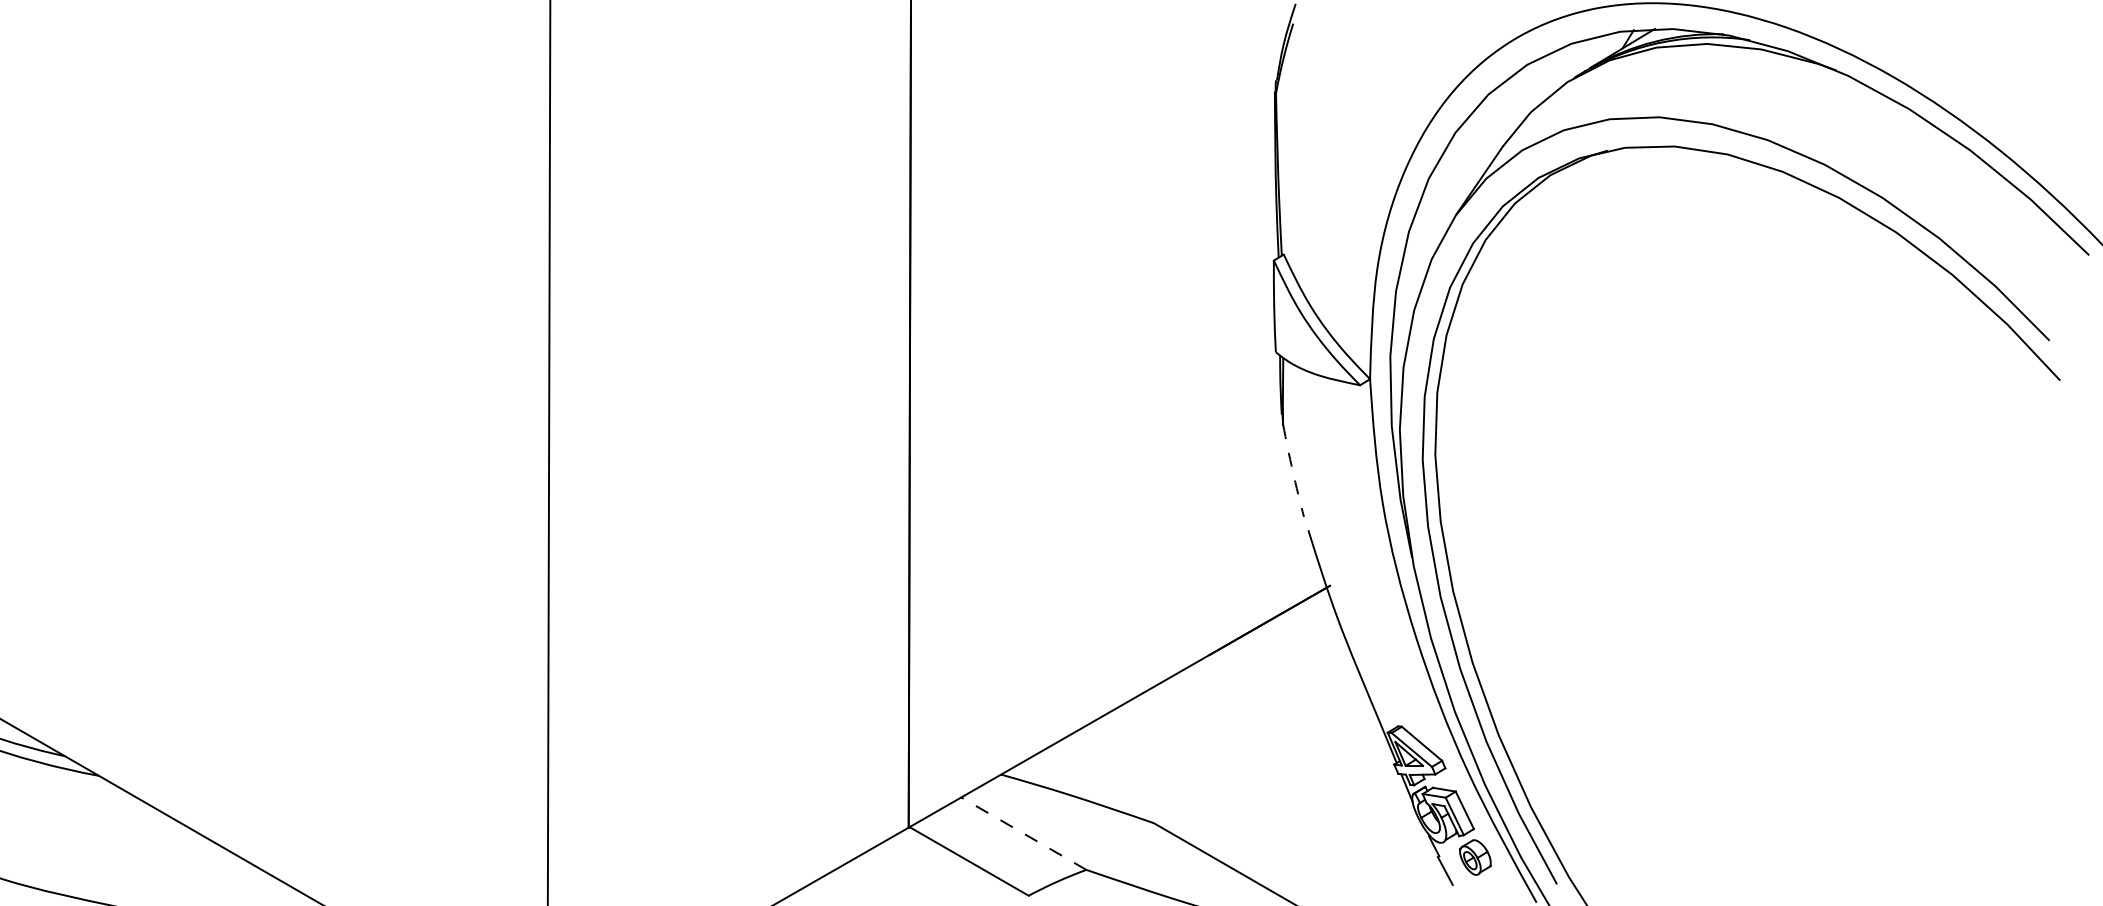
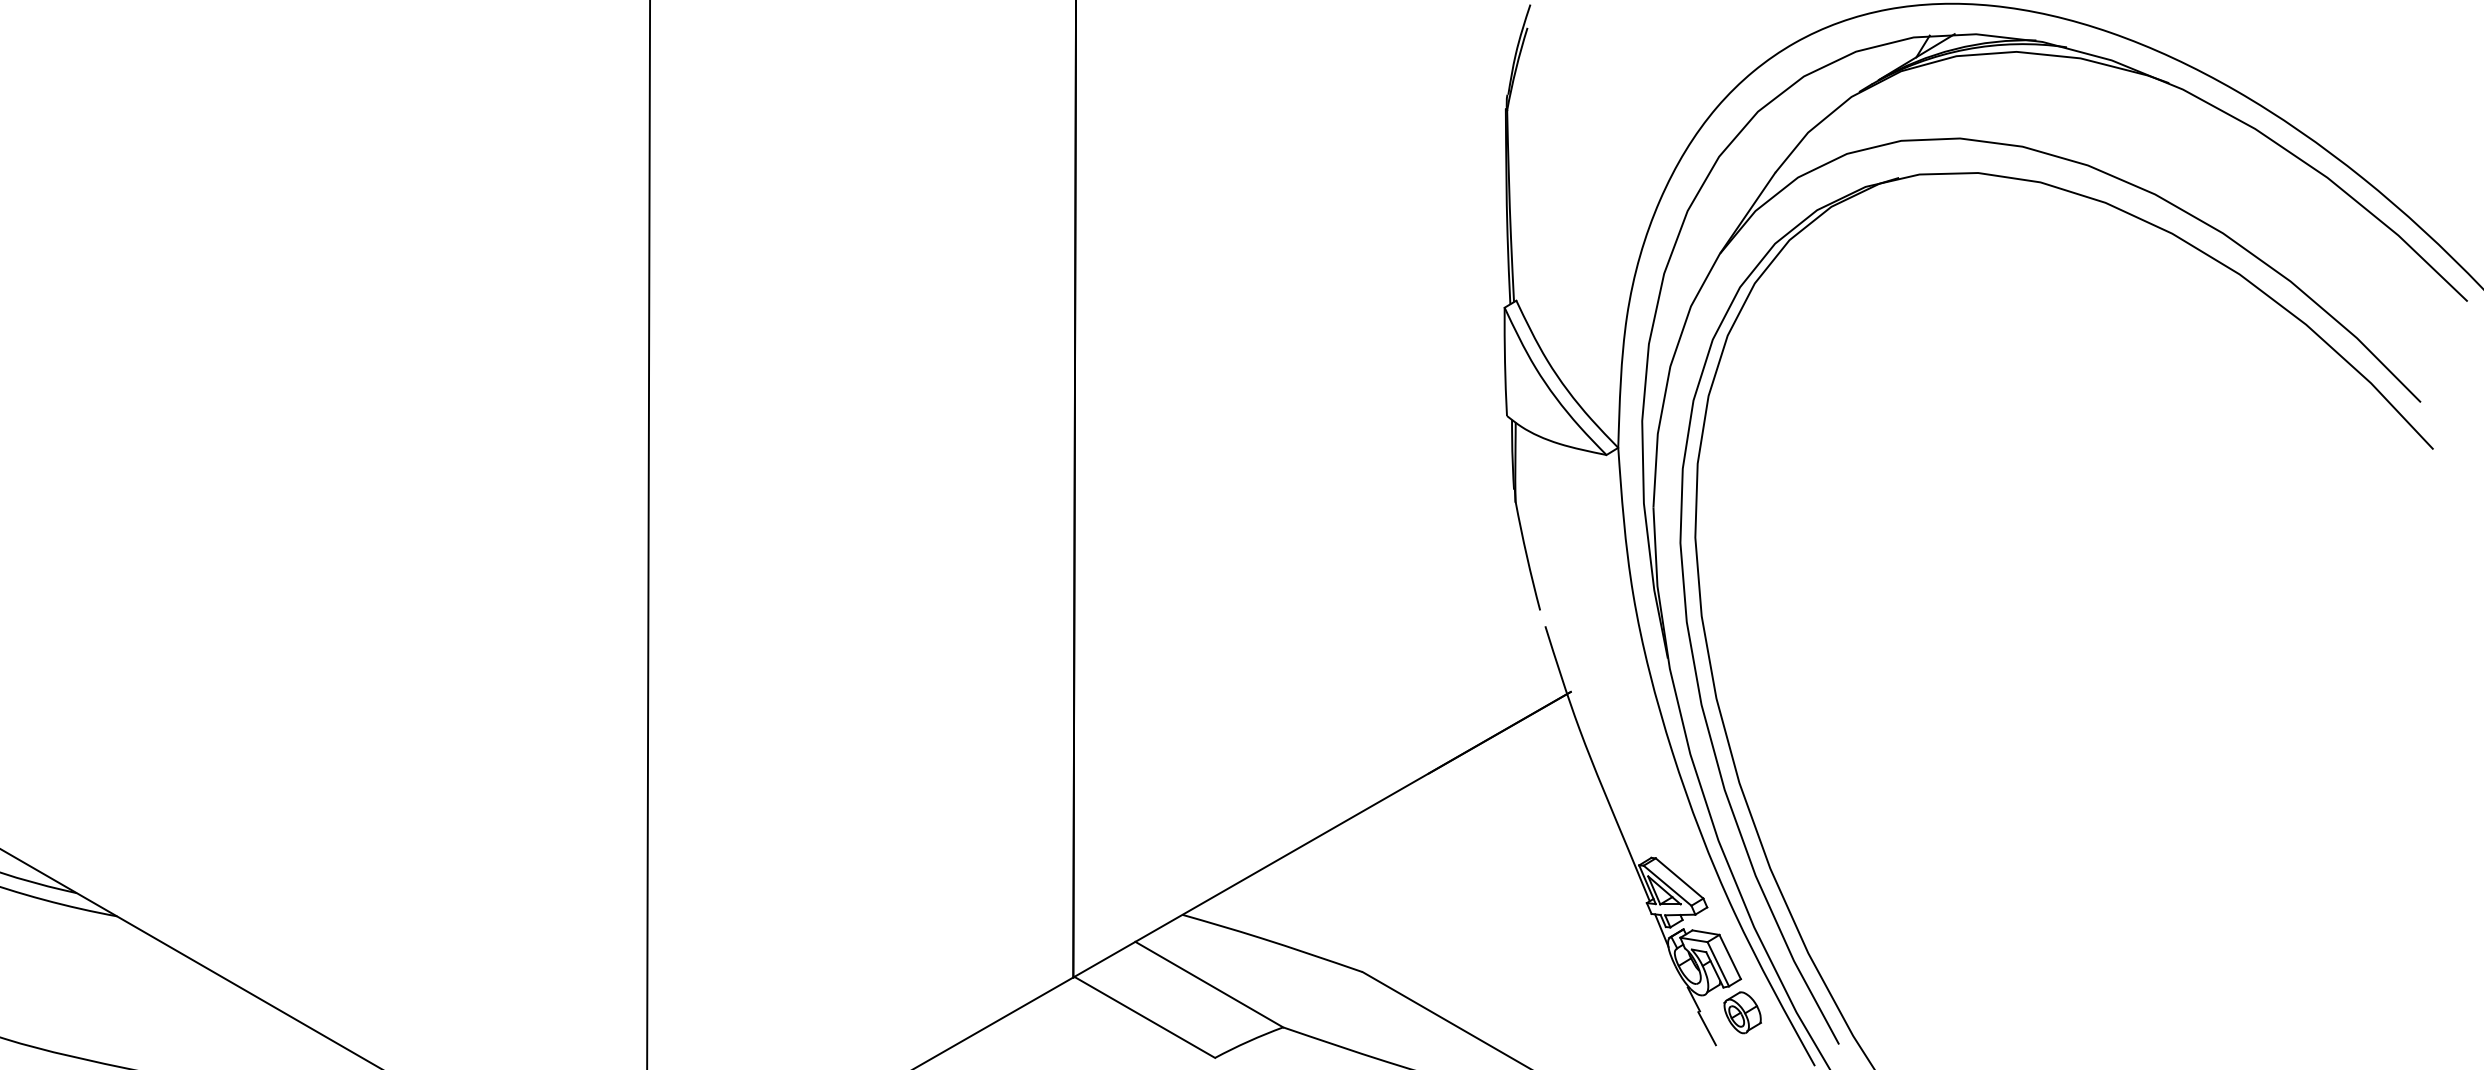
arc: (1292, 471) -> (1526, 556), dashed -> solid
line: (1023, 833) -> (1208, 984), dashed -> solid

